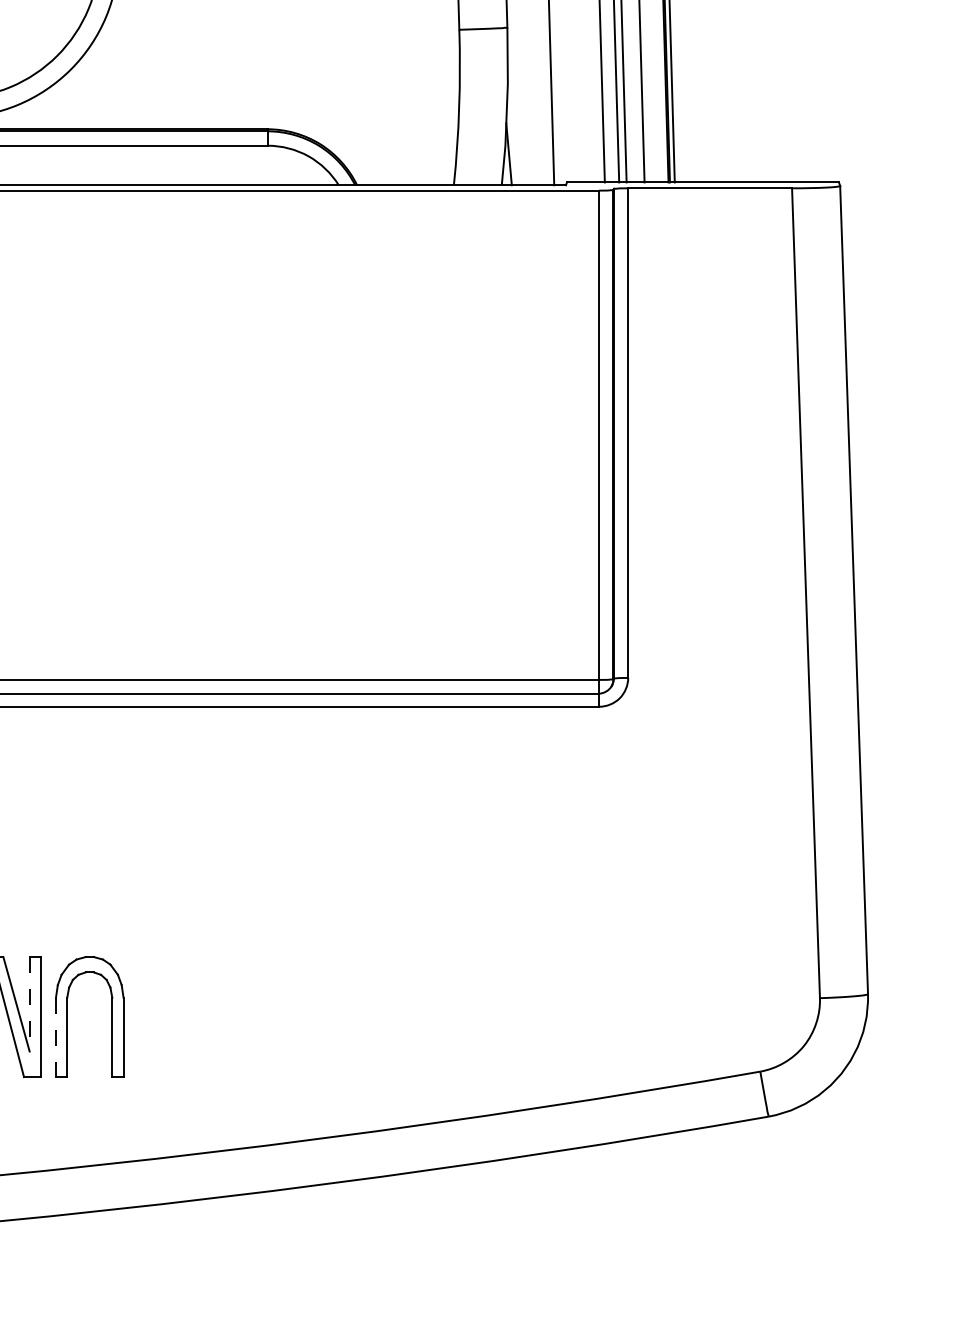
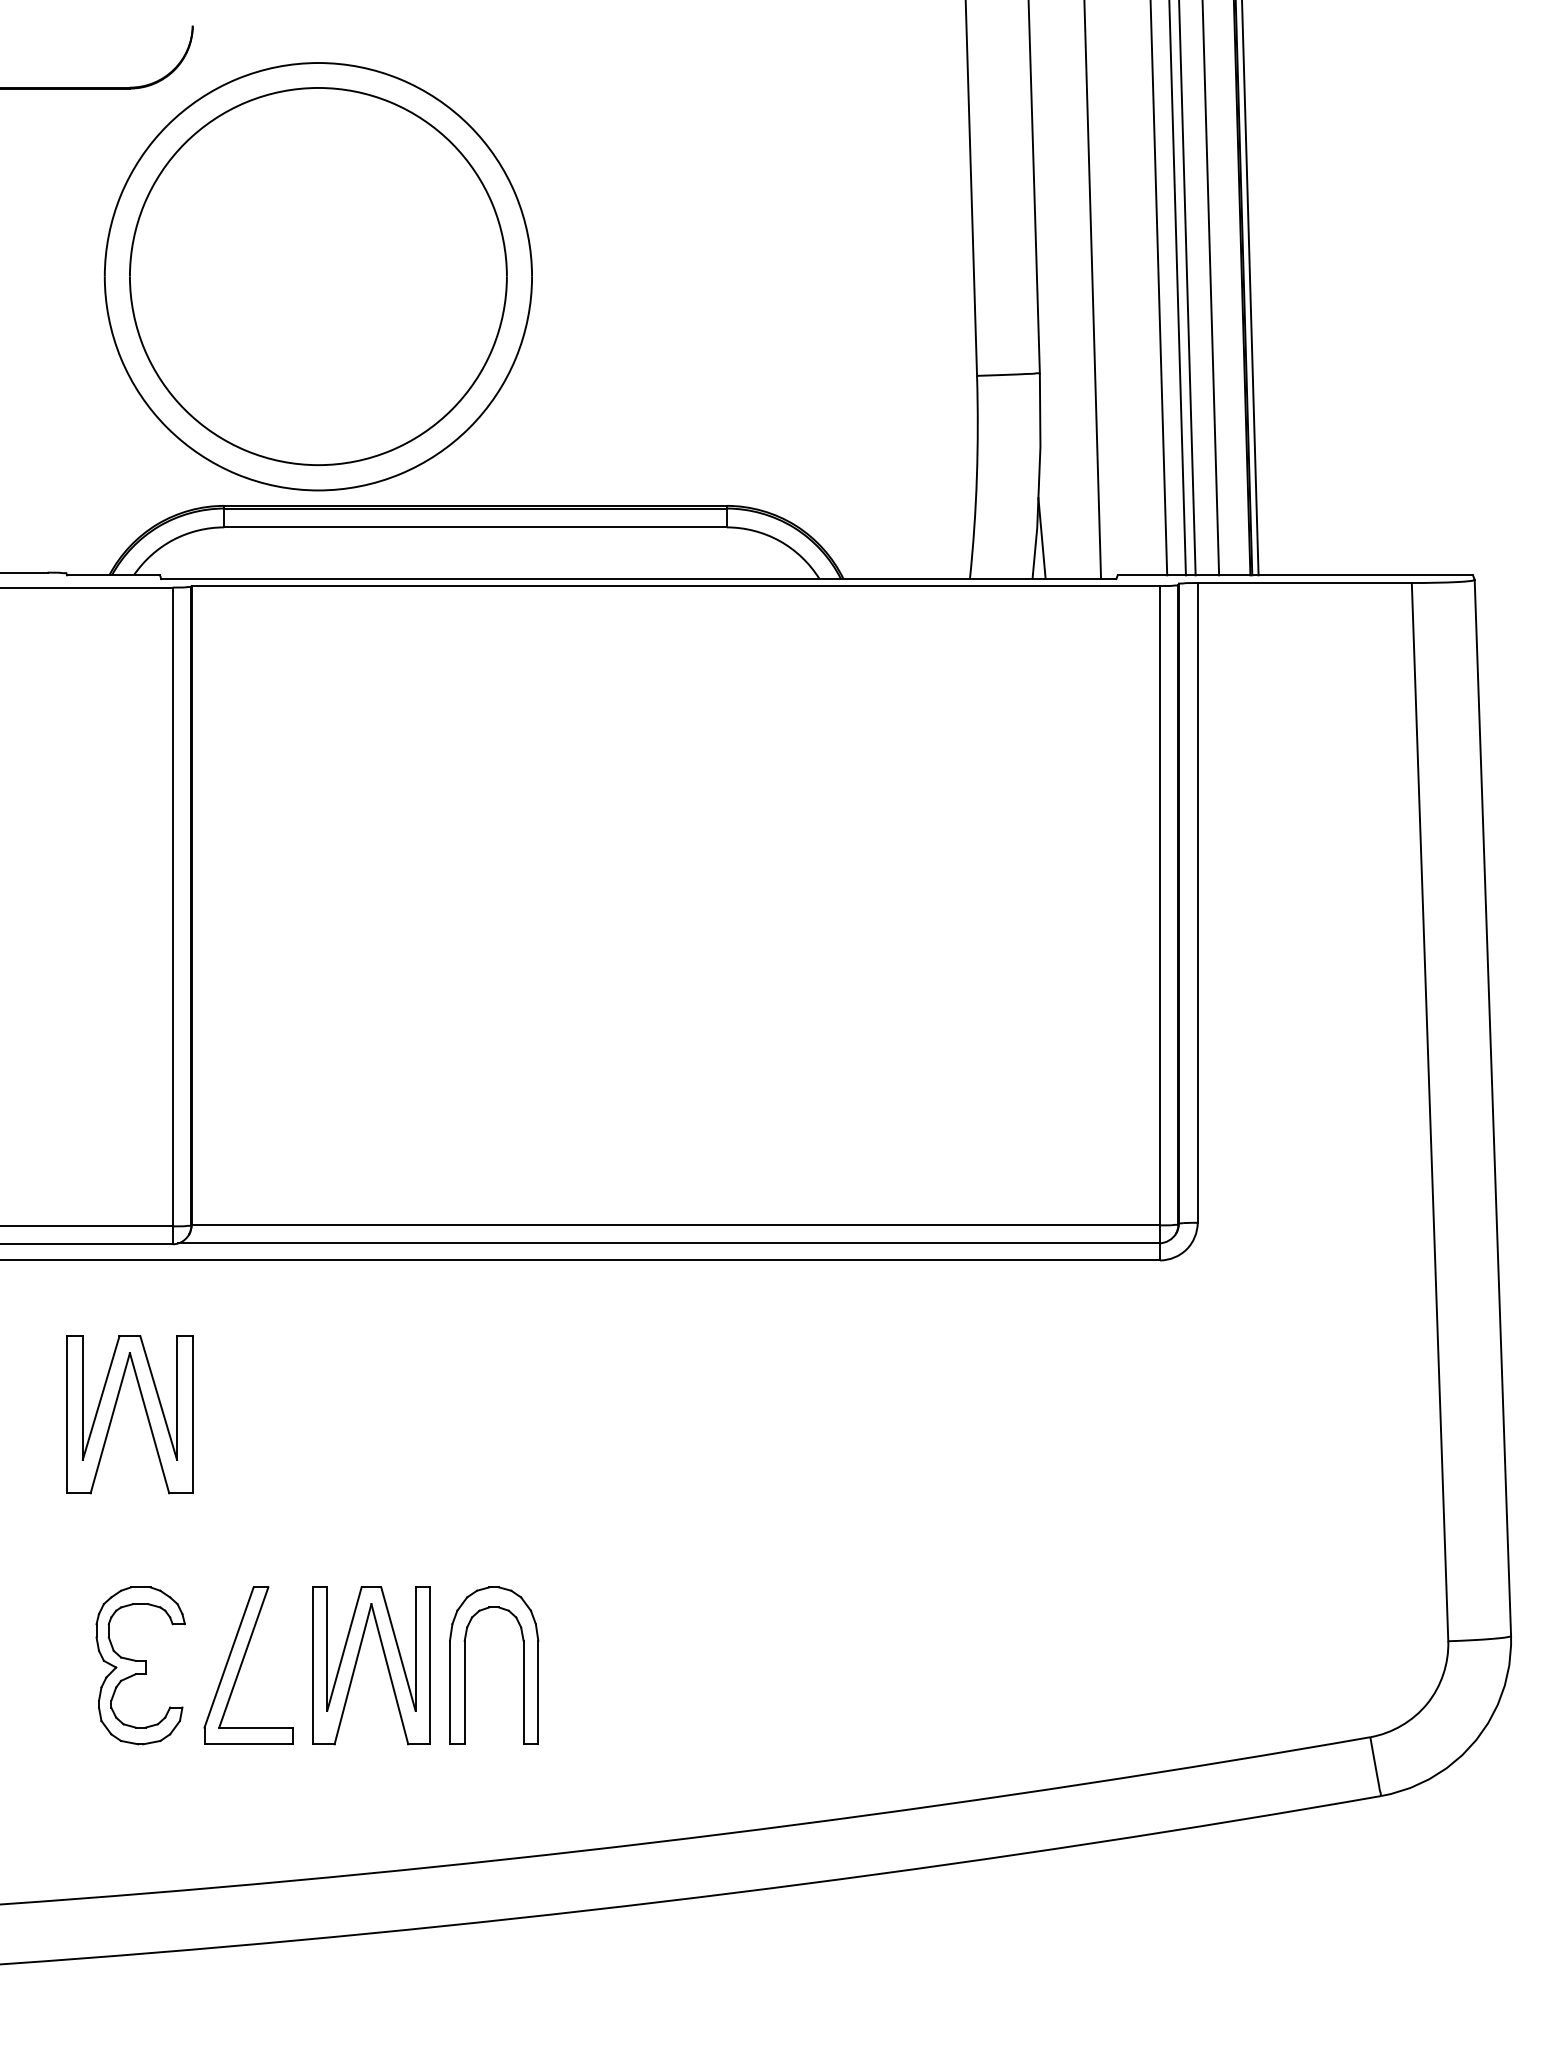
line: (29, 1004) -> (415, 1649), dashed -> solid
line: (55, 1037) -> (449, 1692), dashed -> solid

